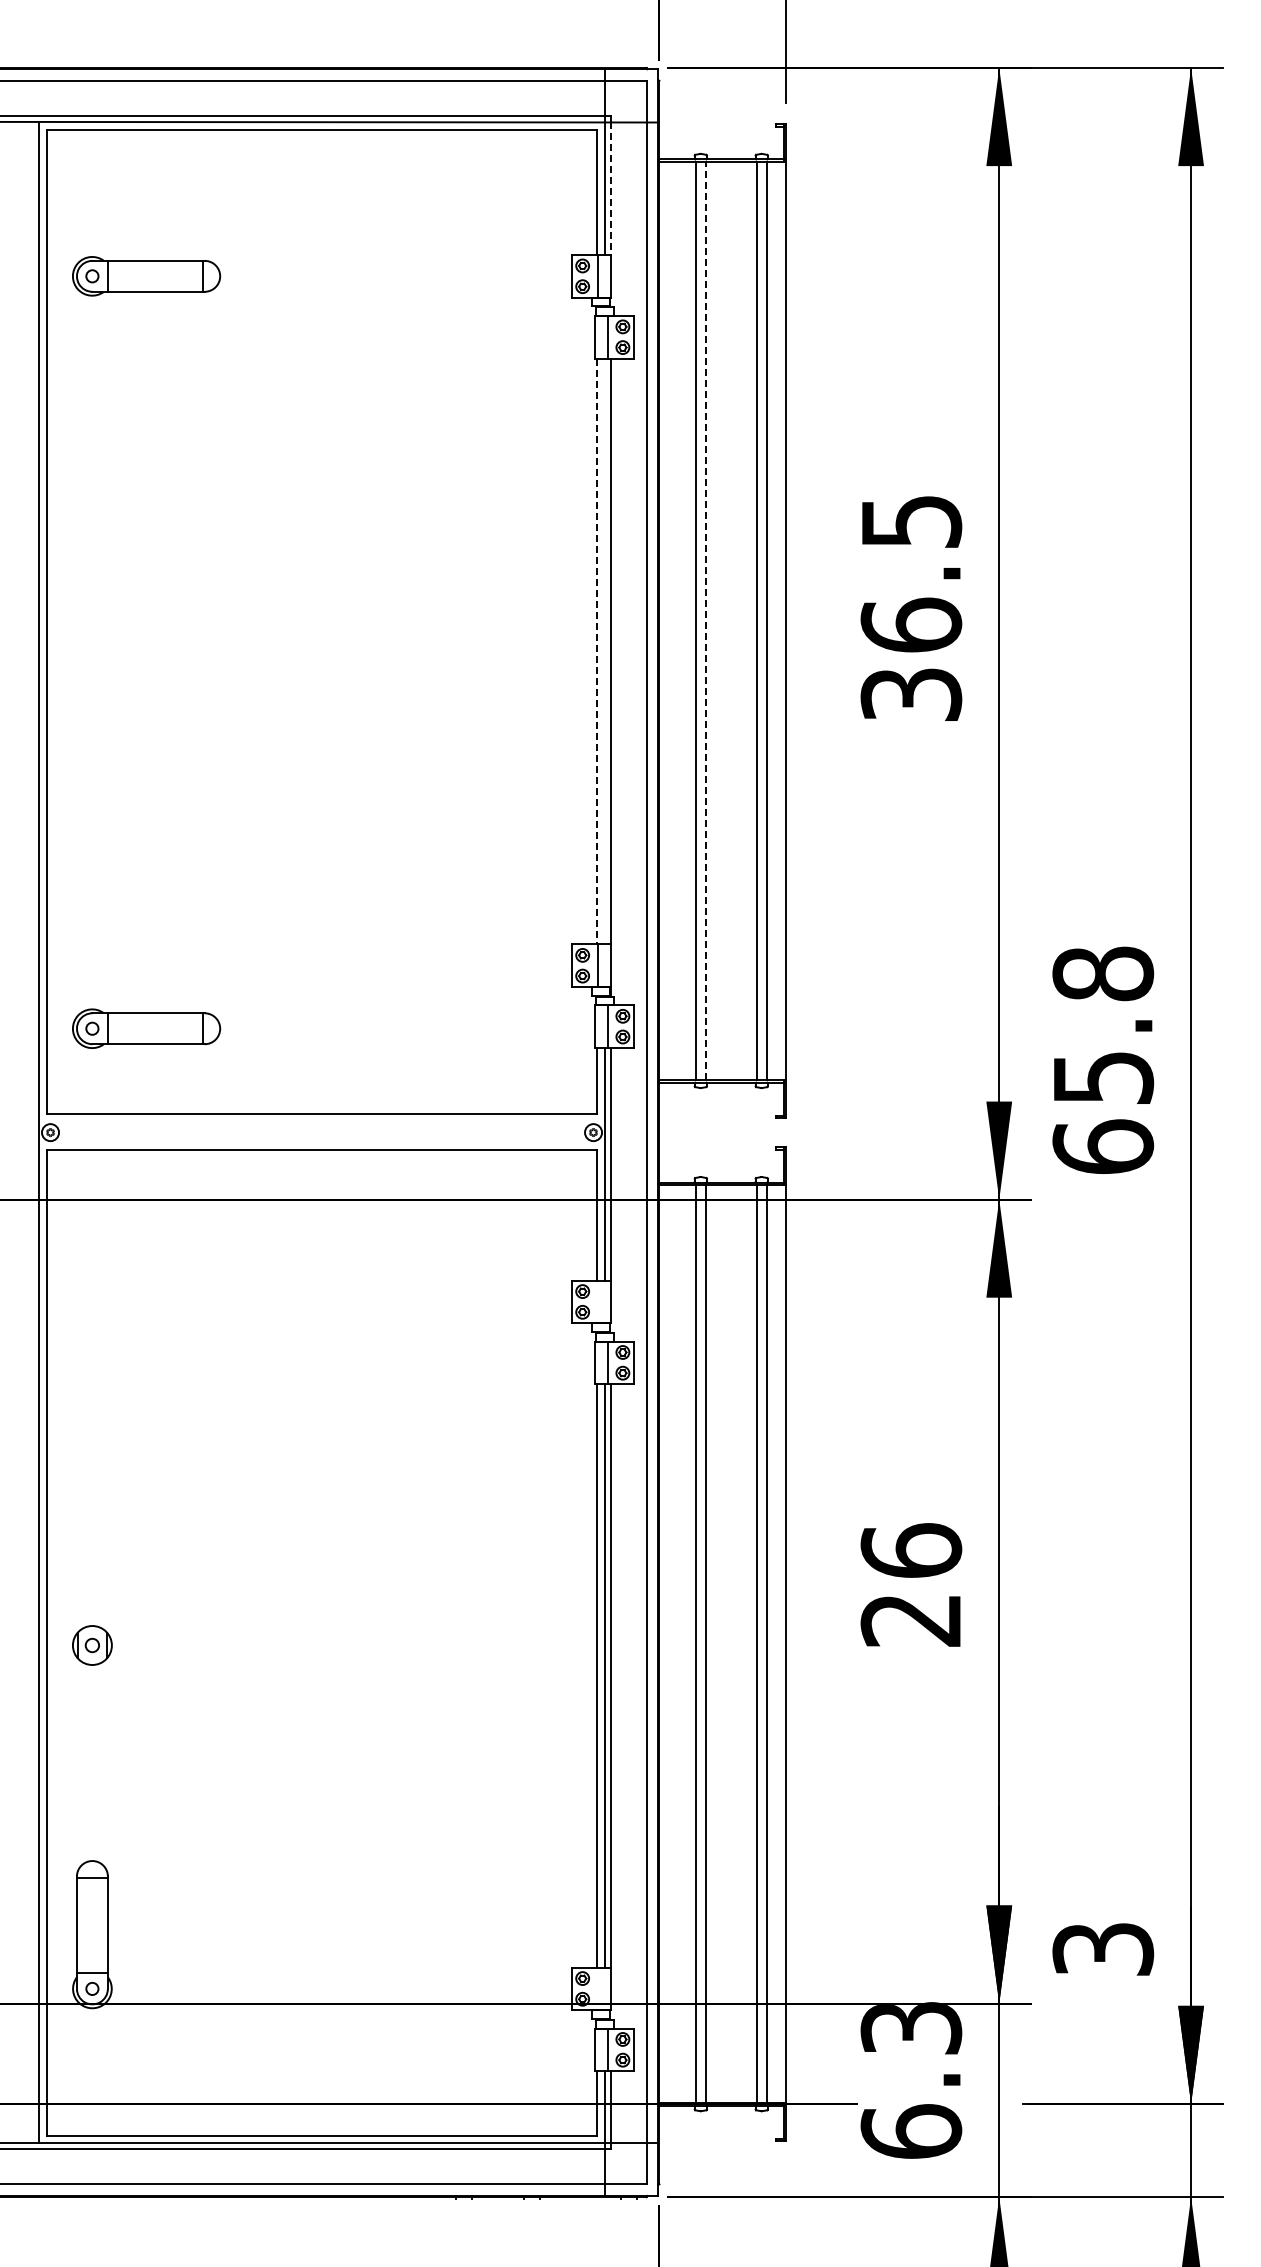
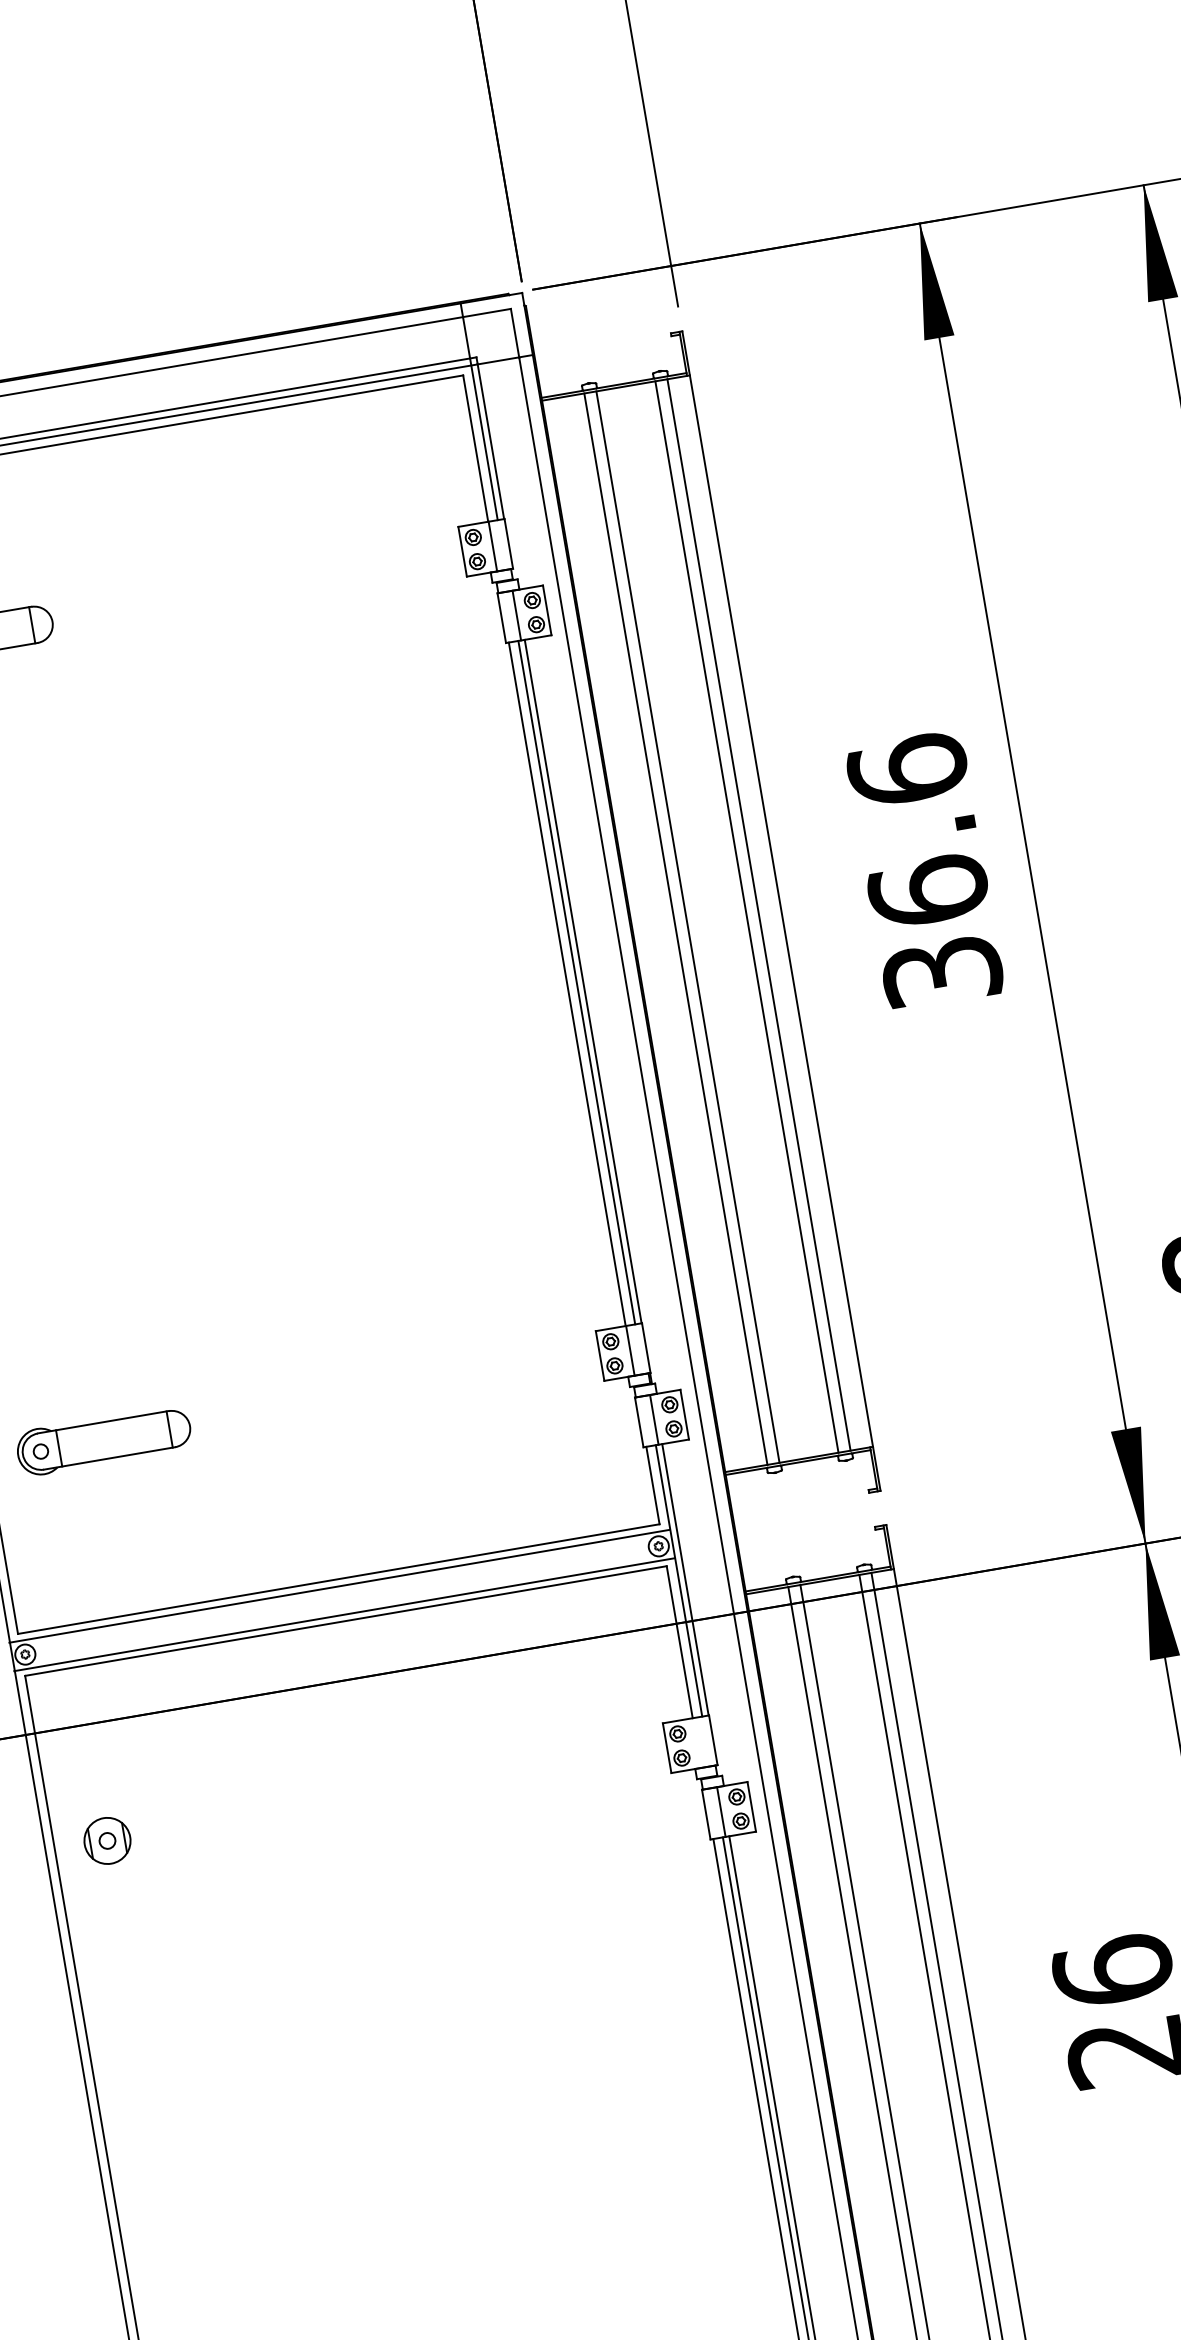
line: (610, 188) -> (490, 441), dashed -> solid
text: (911, 520) -> (907, 768), 36.5 -> 36.6
line: (705, 620) -> (687, 926), dashed -> solid
line: (597, 651) -> (567, 984), dashed -> solid
line: (605, 651) -> (576, 982), added
part: (146, 1028) -> (103, 1440), moved
line: (321, 1120) -> (339, 1586), added
line: (321, 1144) -> (343, 1614), added
part: (92, 1645) -> (107, 1840), moved

